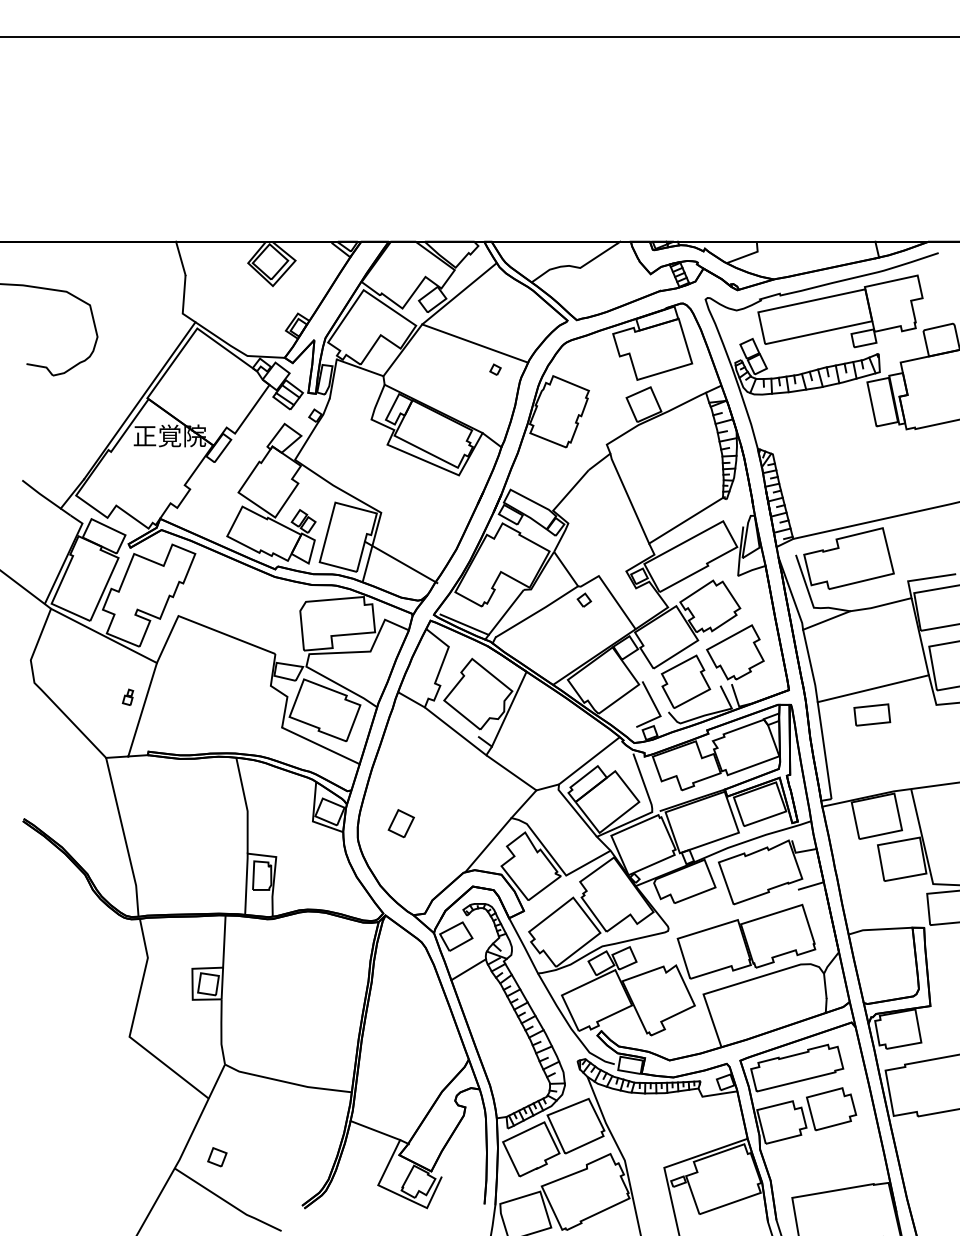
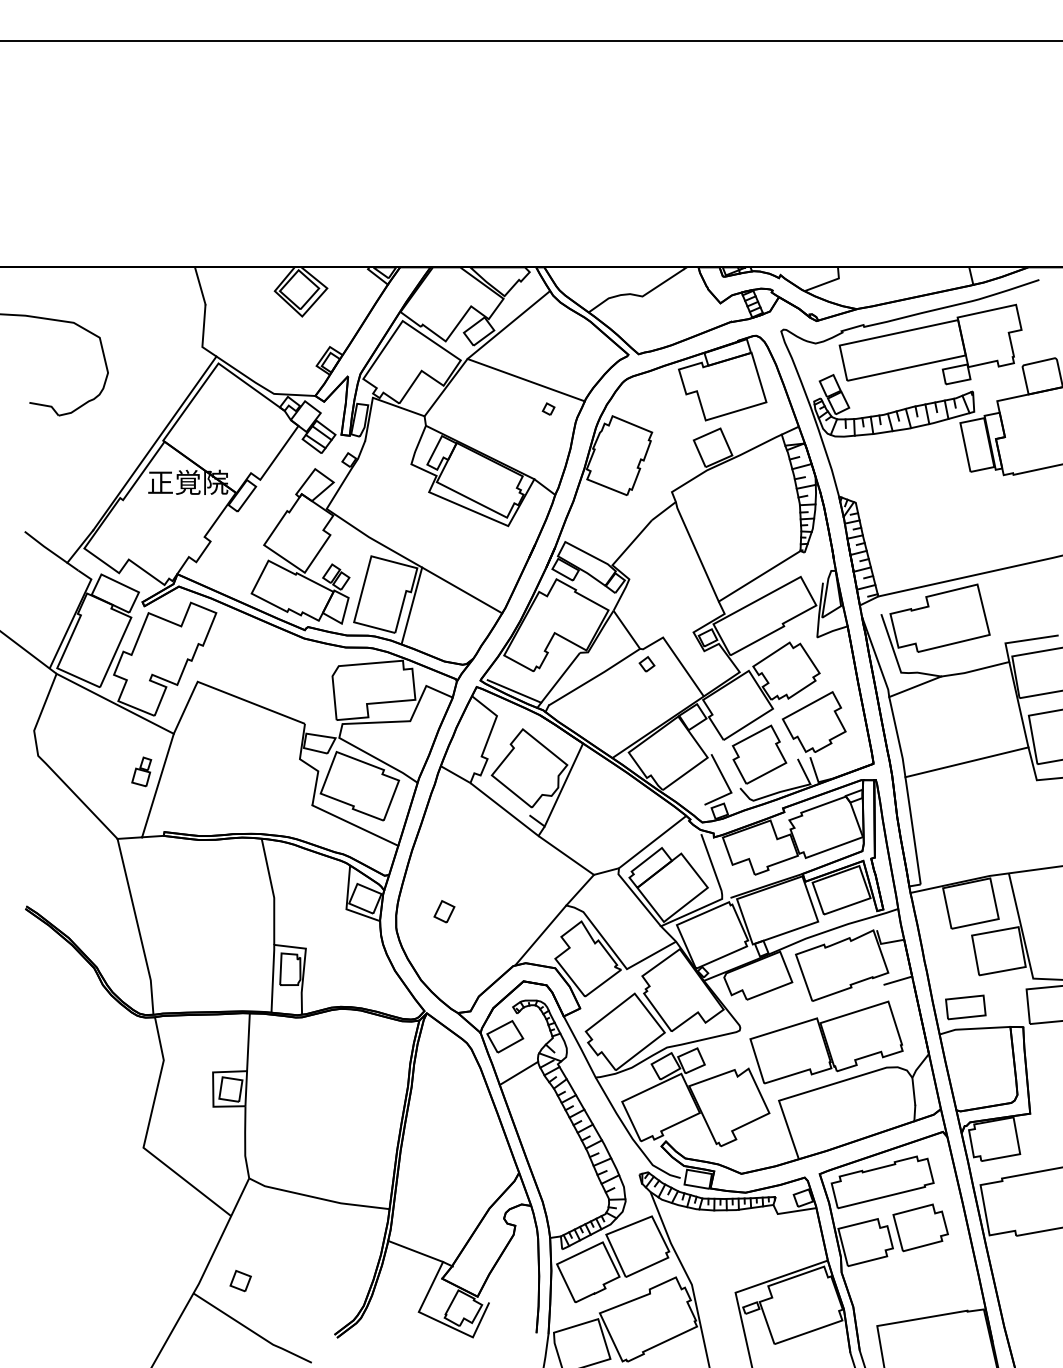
line: (401, 562) -> (462, 590), moved
part: (127, 697) -> (141, 771), size x1.67
part: (871, 715) -> (965, 1007), moved
part: (401, 823) -> (444, 911), size x0.71

